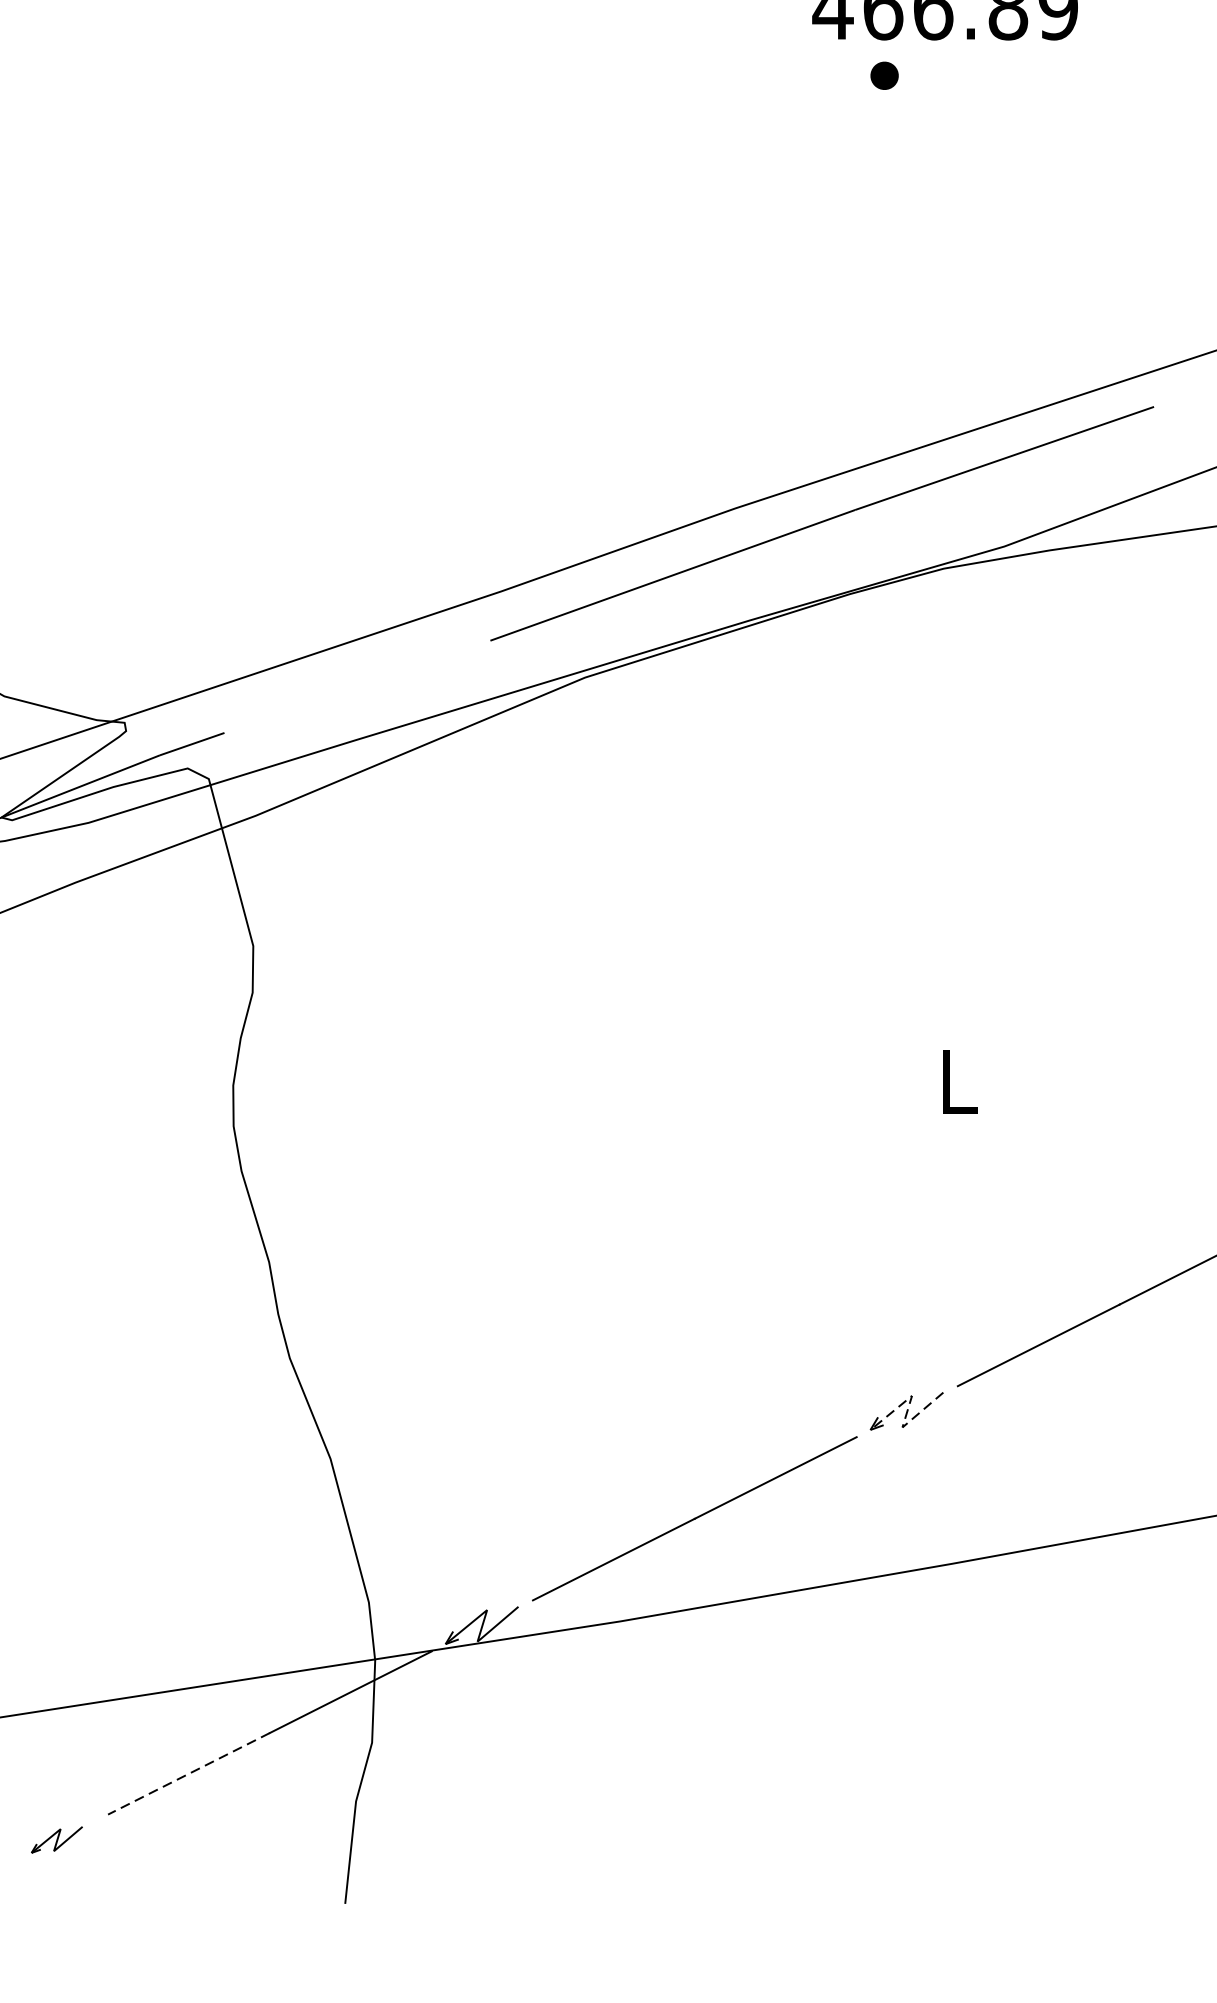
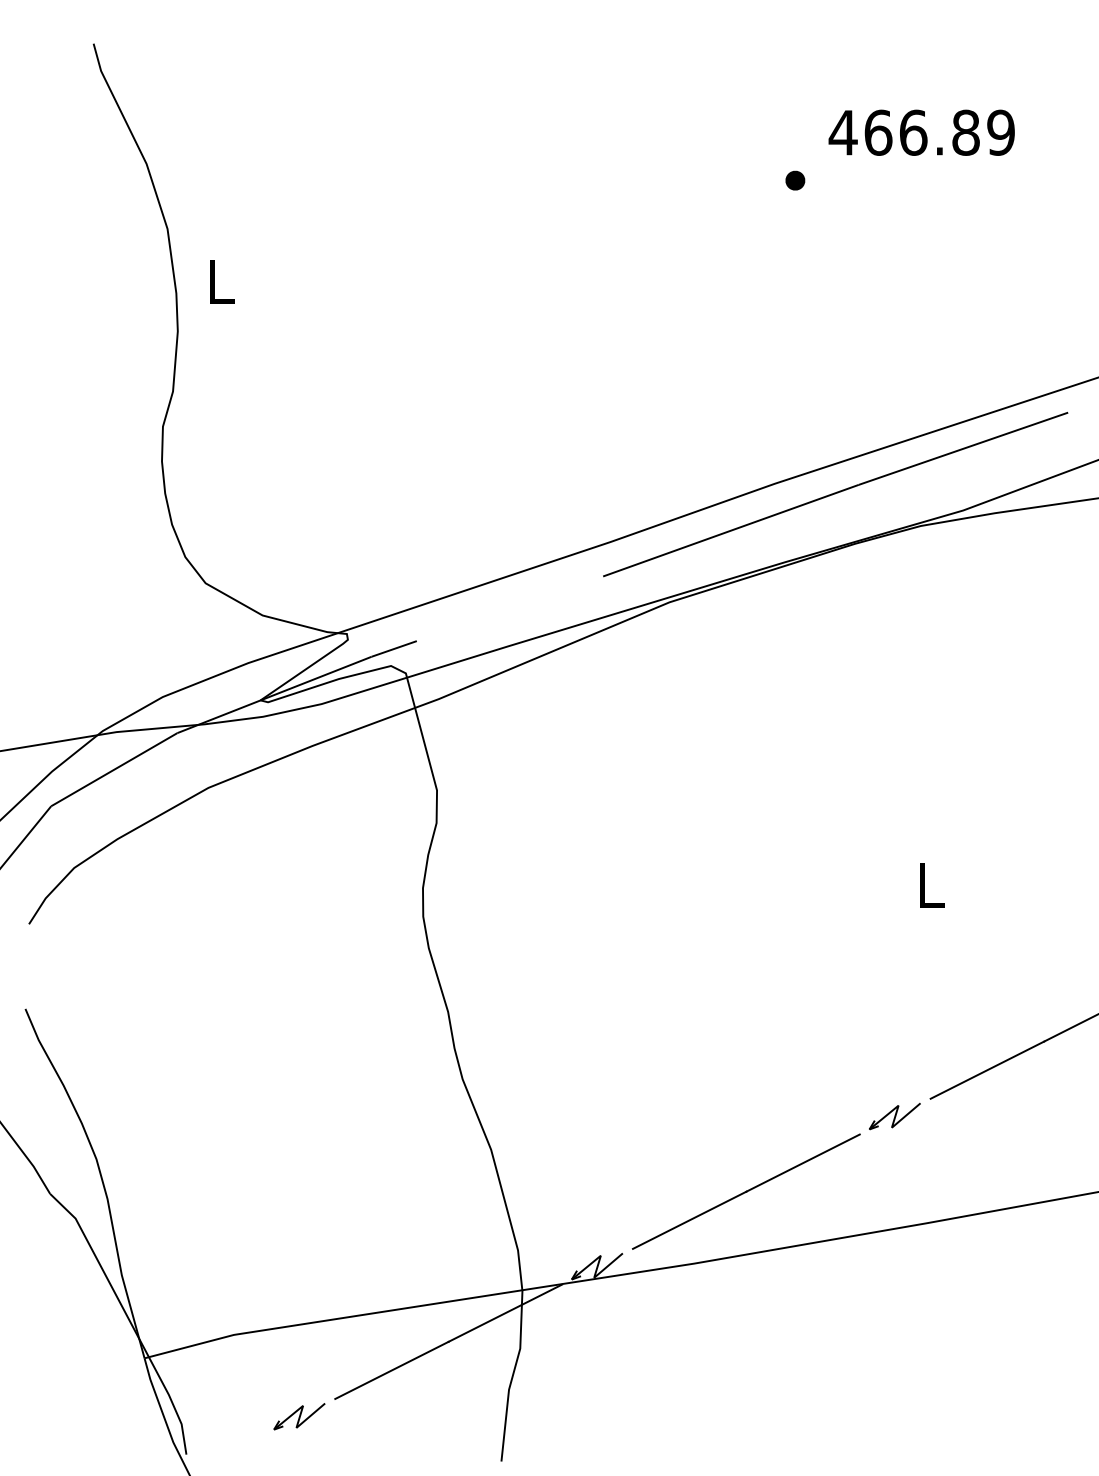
part: (884, 75) -> (795, 180), moved
line: (907, 1411) -> (895, 1116), dashed -> solid
line: (188, 1773) -> (391, 1370), dashed -> solid
part: (57, 1839) -> (299, 1416), size x1.43

